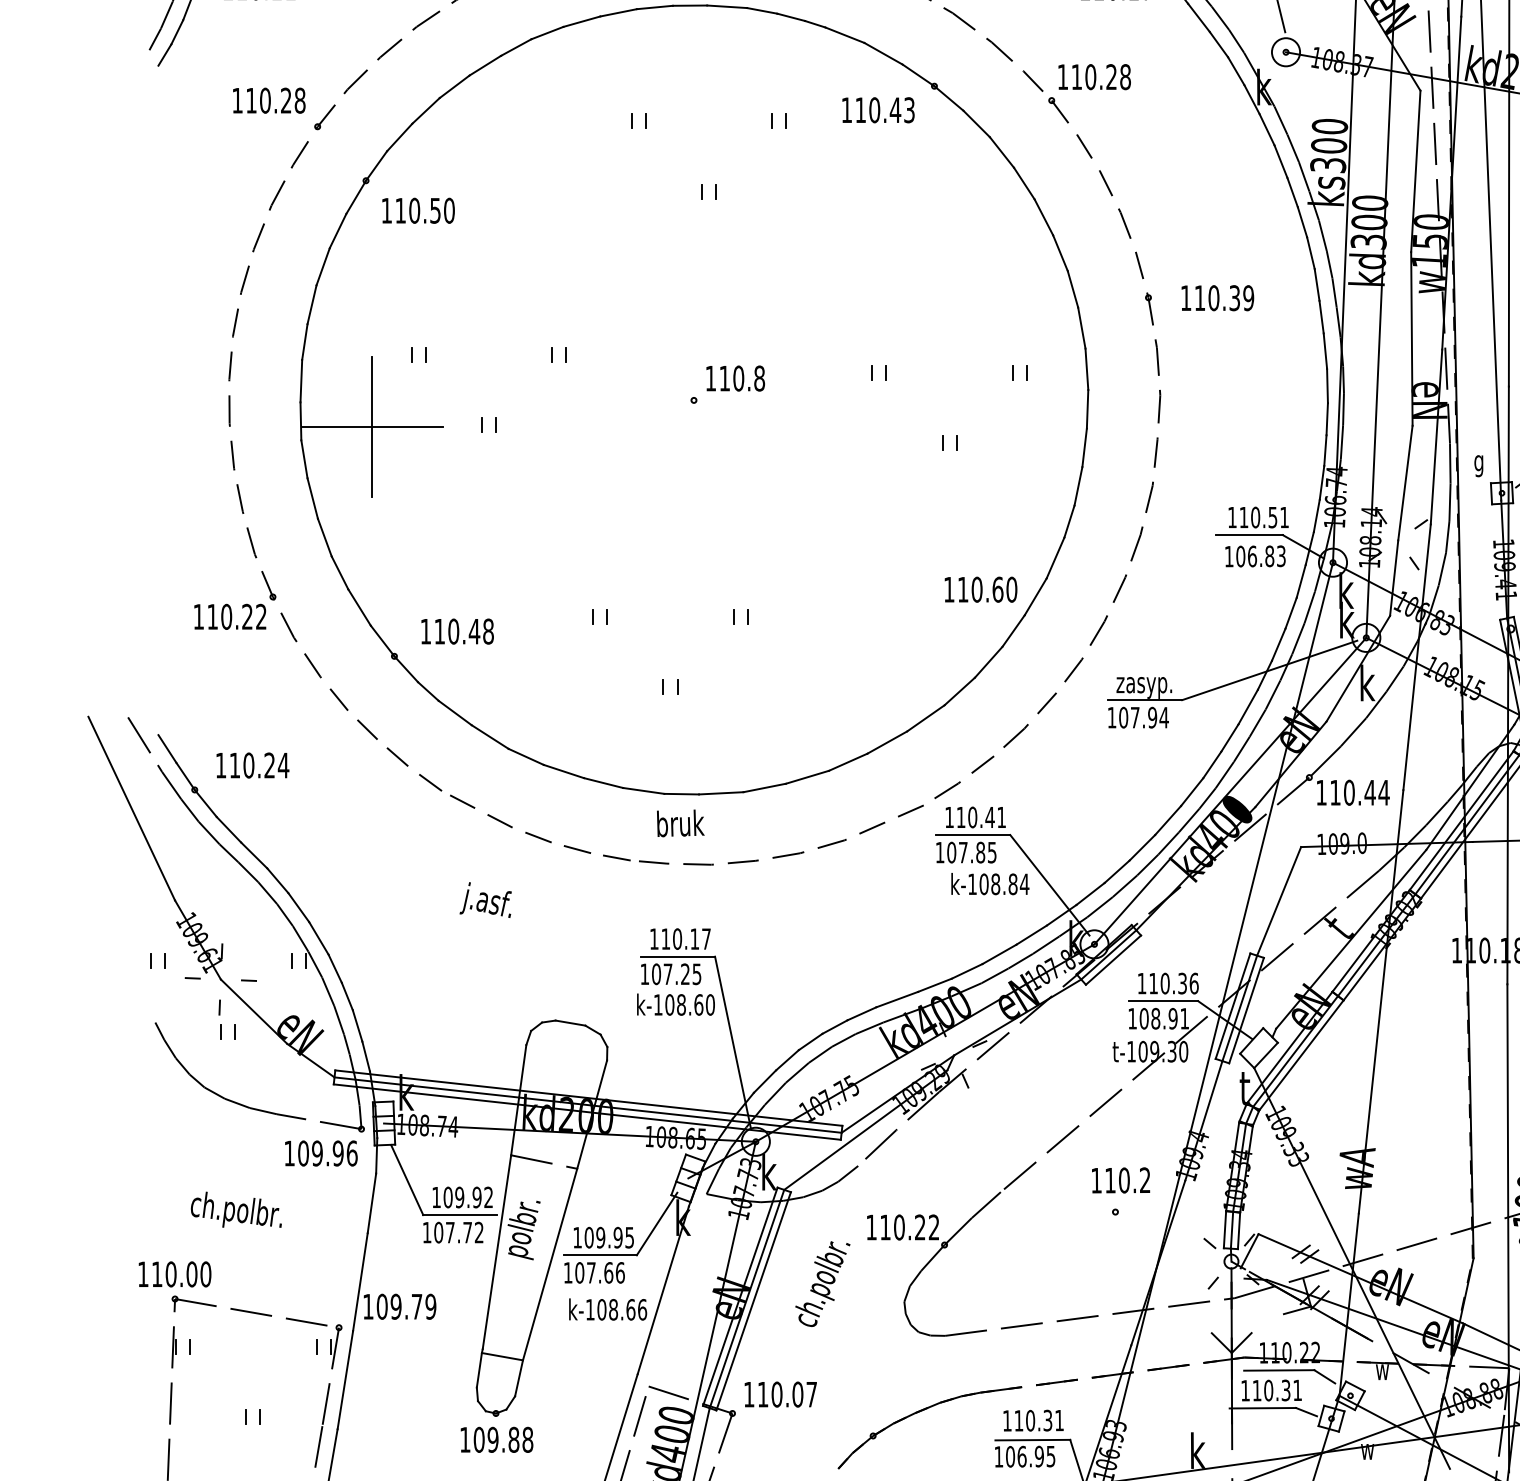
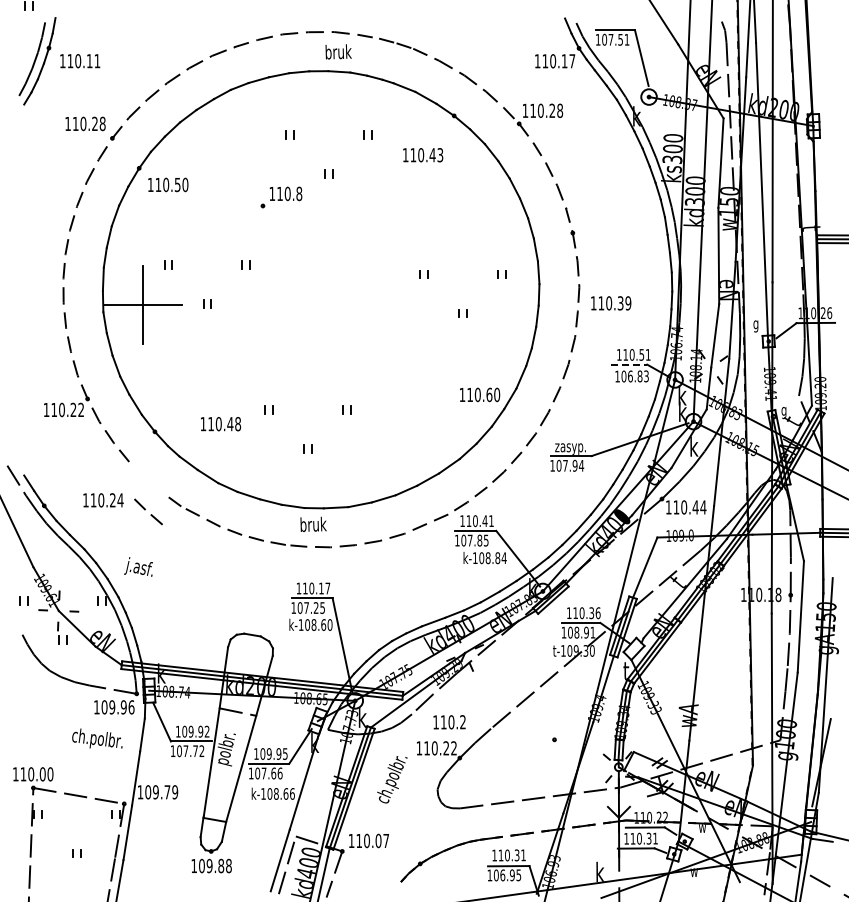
text: (879, 110) -> (423, 155), moved
text: (1218, 298) -> (611, 303), moved
part: (727, 385) -> (281, 197), moved
line: (1250, 534) -> (629, 364), solid -> dashed
text: (458, 632) -> (221, 424), moved
line: (377, 740) -> (145, 510), moved
text: (252, 765) -> (103, 500), moved
text: (485, 899) -> (138, 566), moved
text: (1120, 1180) -> (449, 722), moved
text: (236, 1209) -> (97, 738), moved

